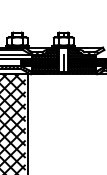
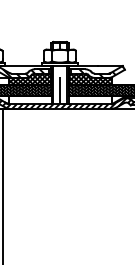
hatch: (44, 68) -> (29, 99), removed
hatch: (82, 68) -> (90, 99), removed

